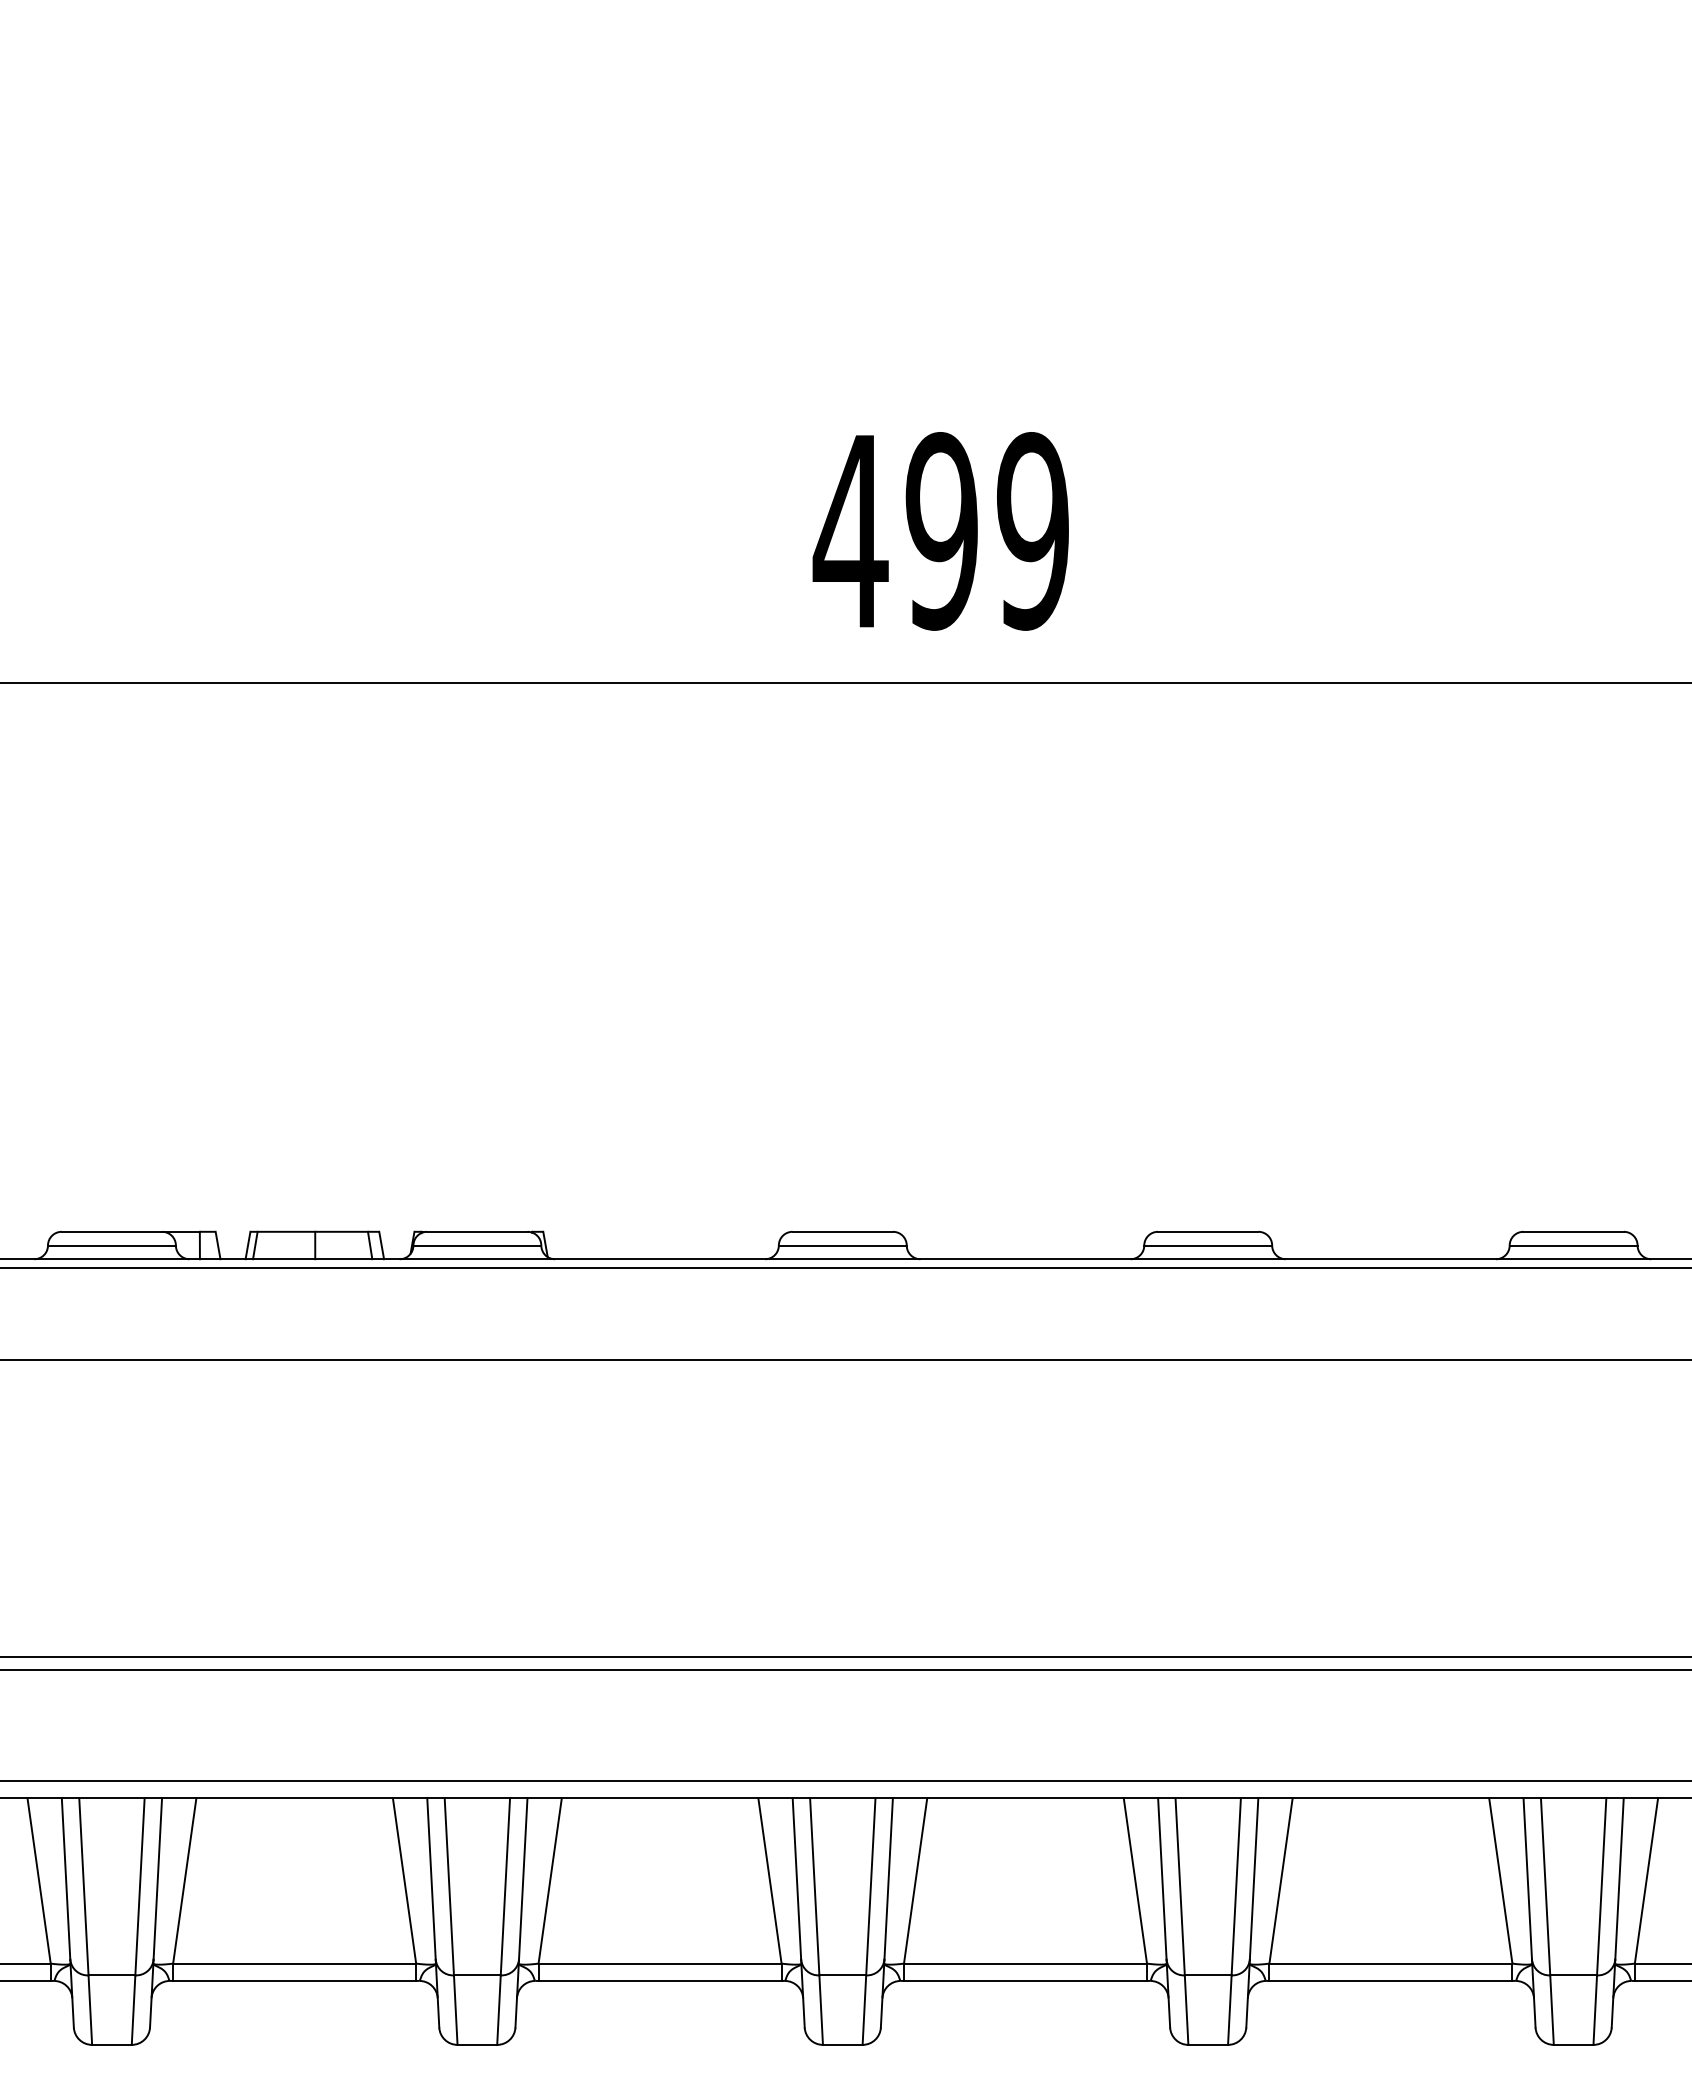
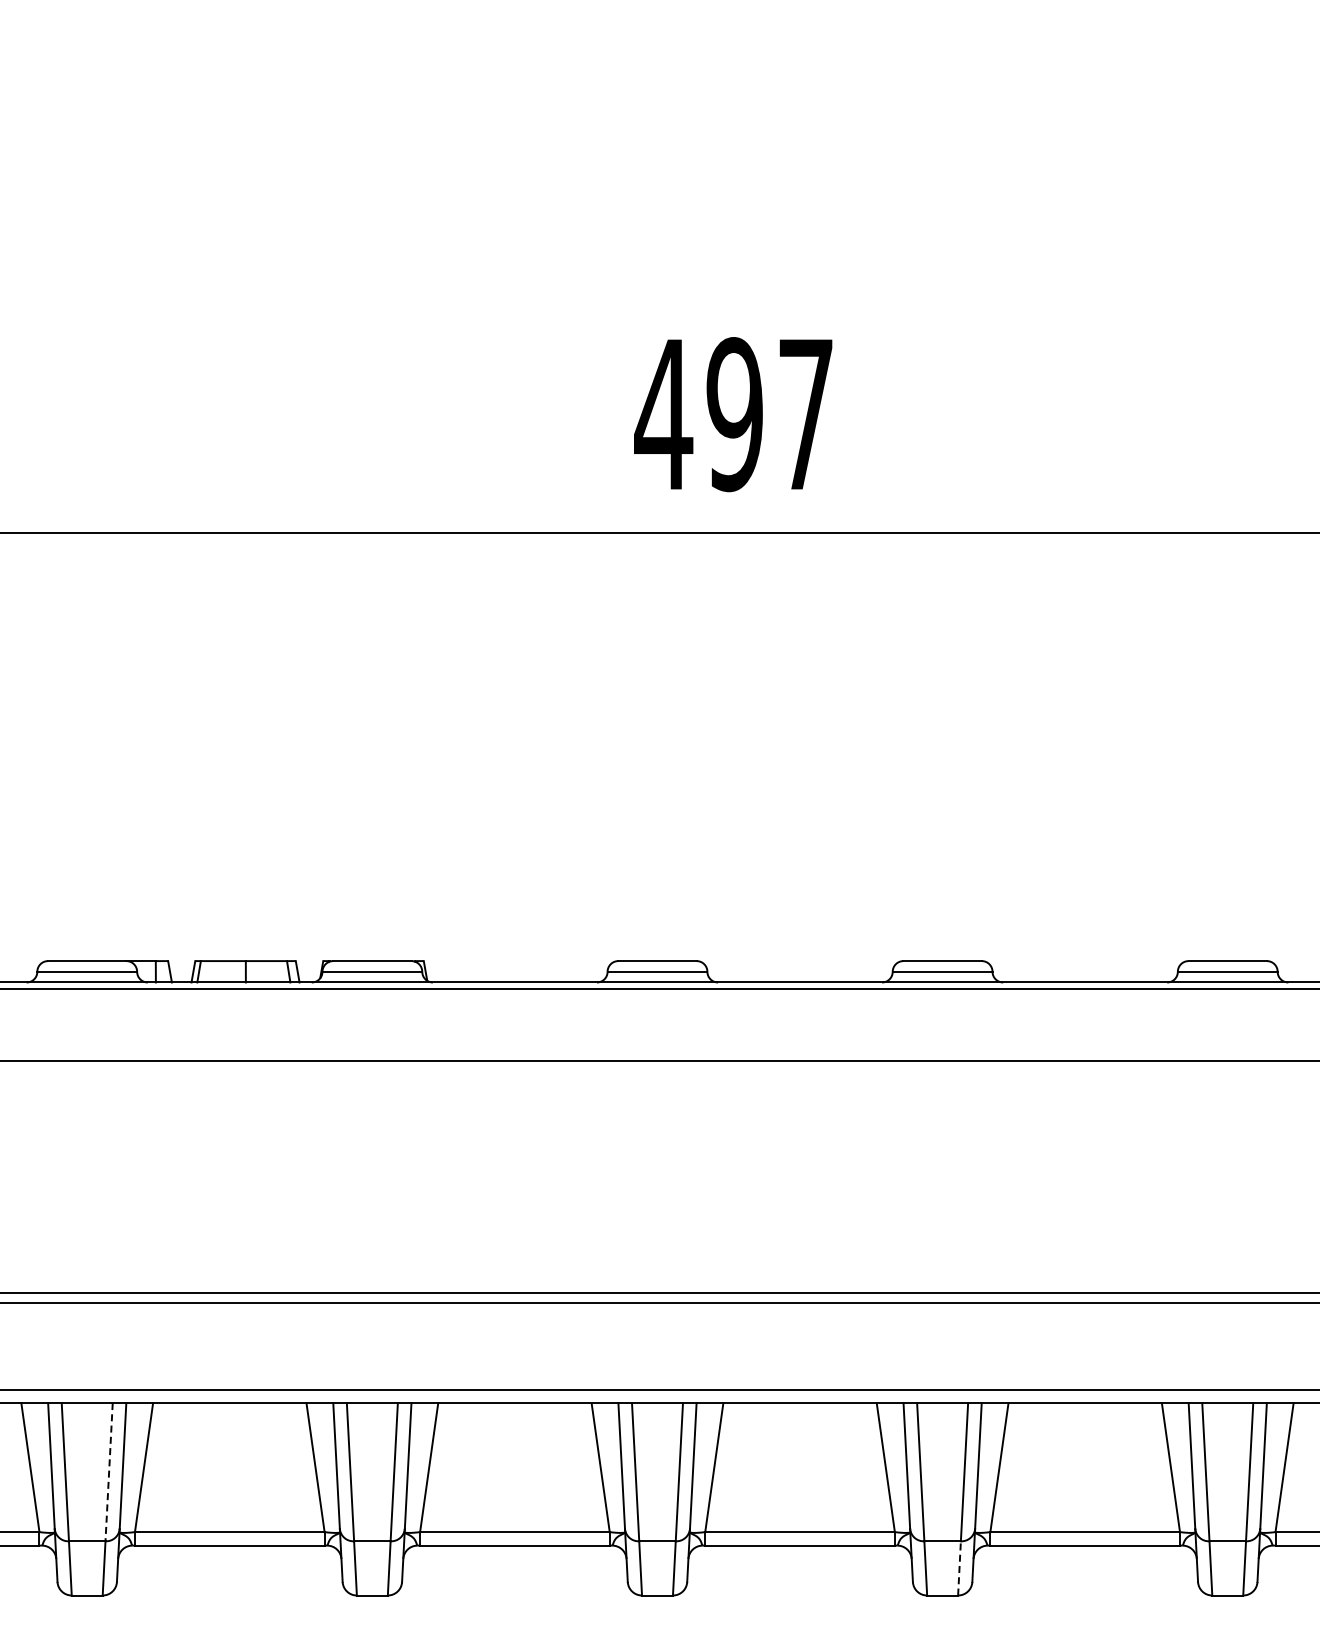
text: (1032, 531) -> (805, 414), 499 -> 497
line: (140, 1887) -> (109, 1472), solid -> dashed
line: (1229, 2008) -> (959, 1567), solid -> dashed

